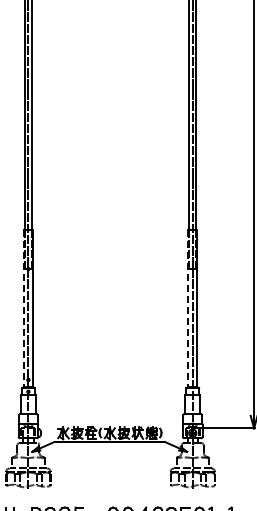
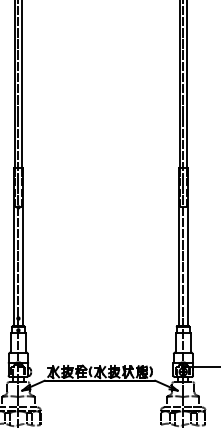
line: (23, 308) -> (13, 246), dashed -> solid
line: (187, 308) -> (178, 246), dashed -> solid

